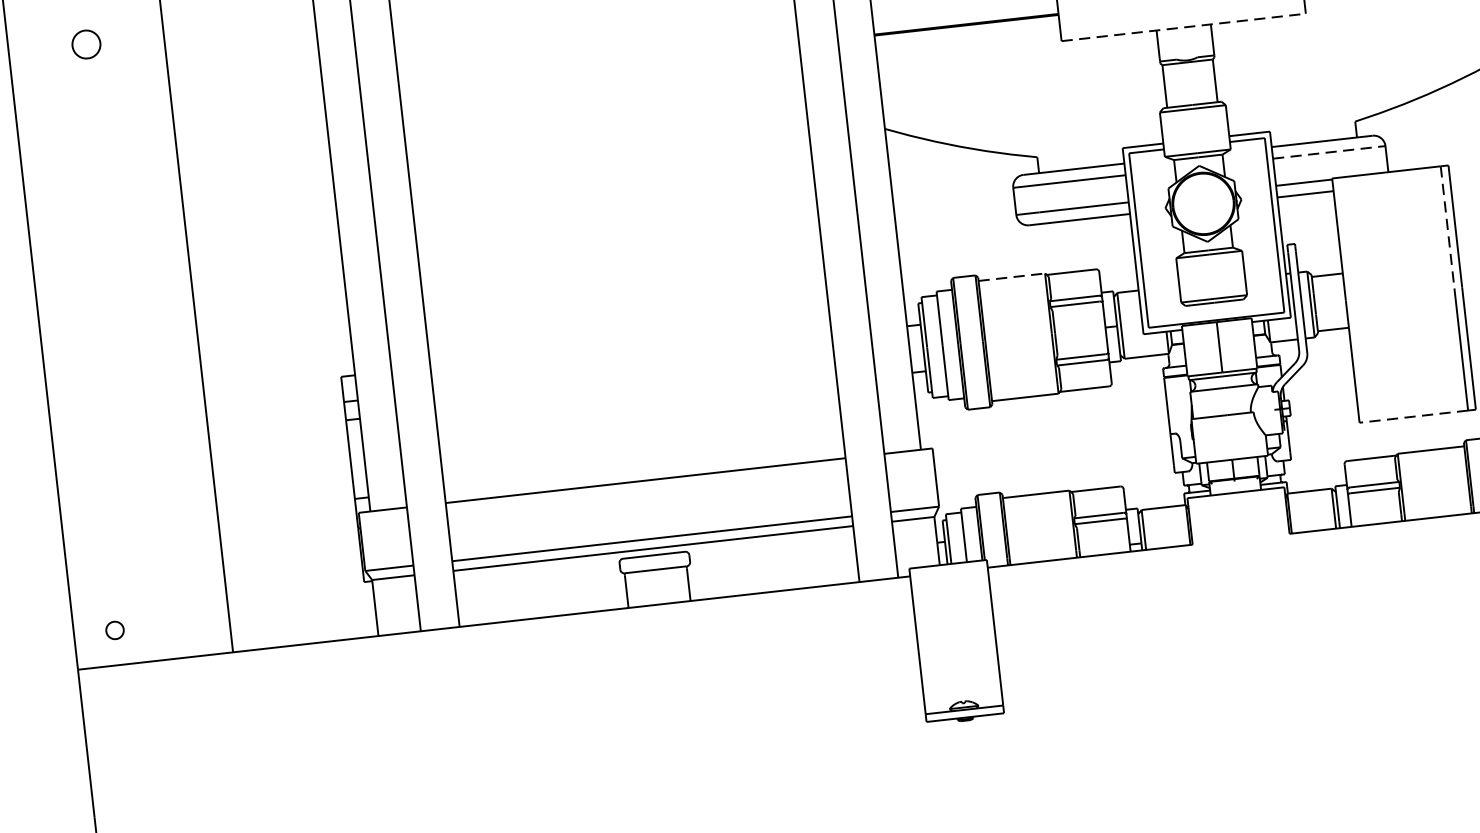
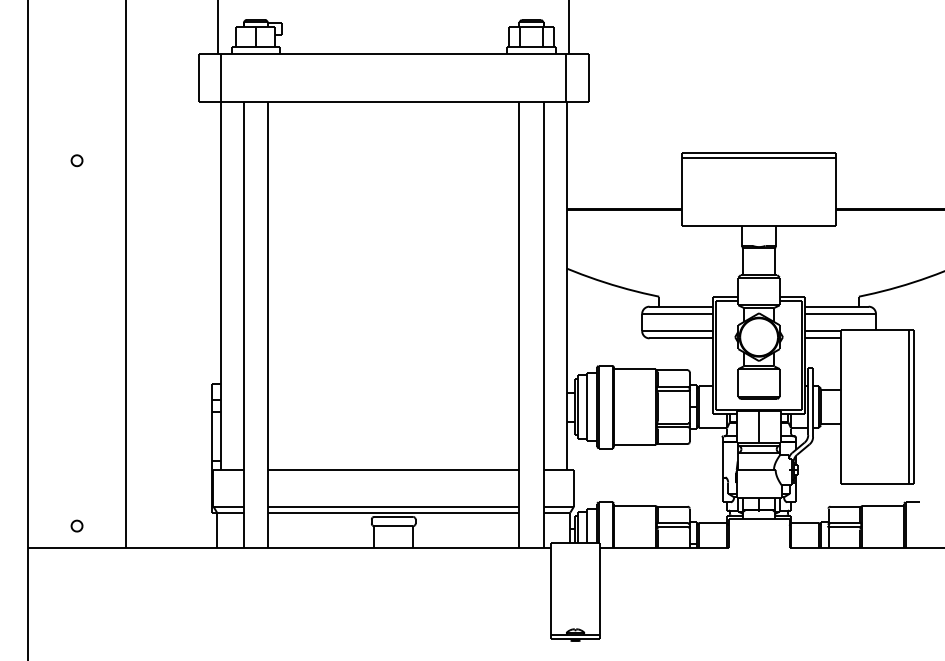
line: (1184, 27) -> (759, 226), dashed -> solid
part: (85, 44) -> (76, 160), size x0.62
line: (1330, 153) -> (841, 314), dashed -> solid
line: (1447, 228) -> (908, 369), dashed -> solid
line: (1012, 277) -> (635, 369), dashed -> solid
line: (1413, 416) -> (874, 483), dashed -> solid
part: (114, 629) -> (76, 525), moved

